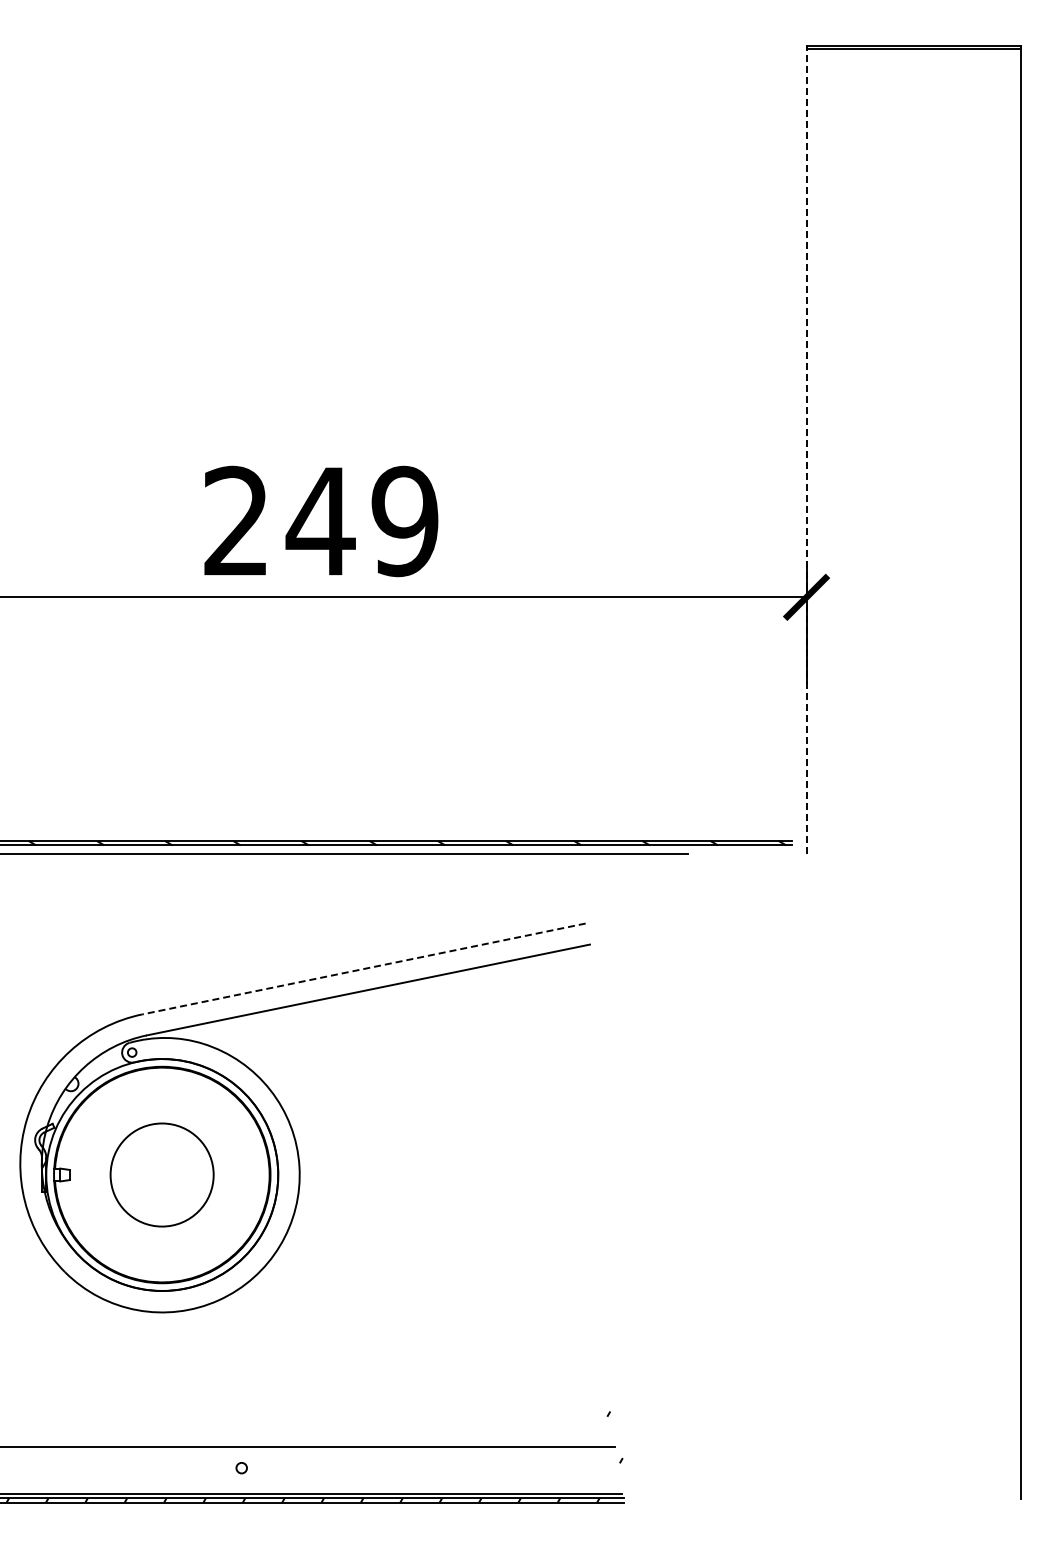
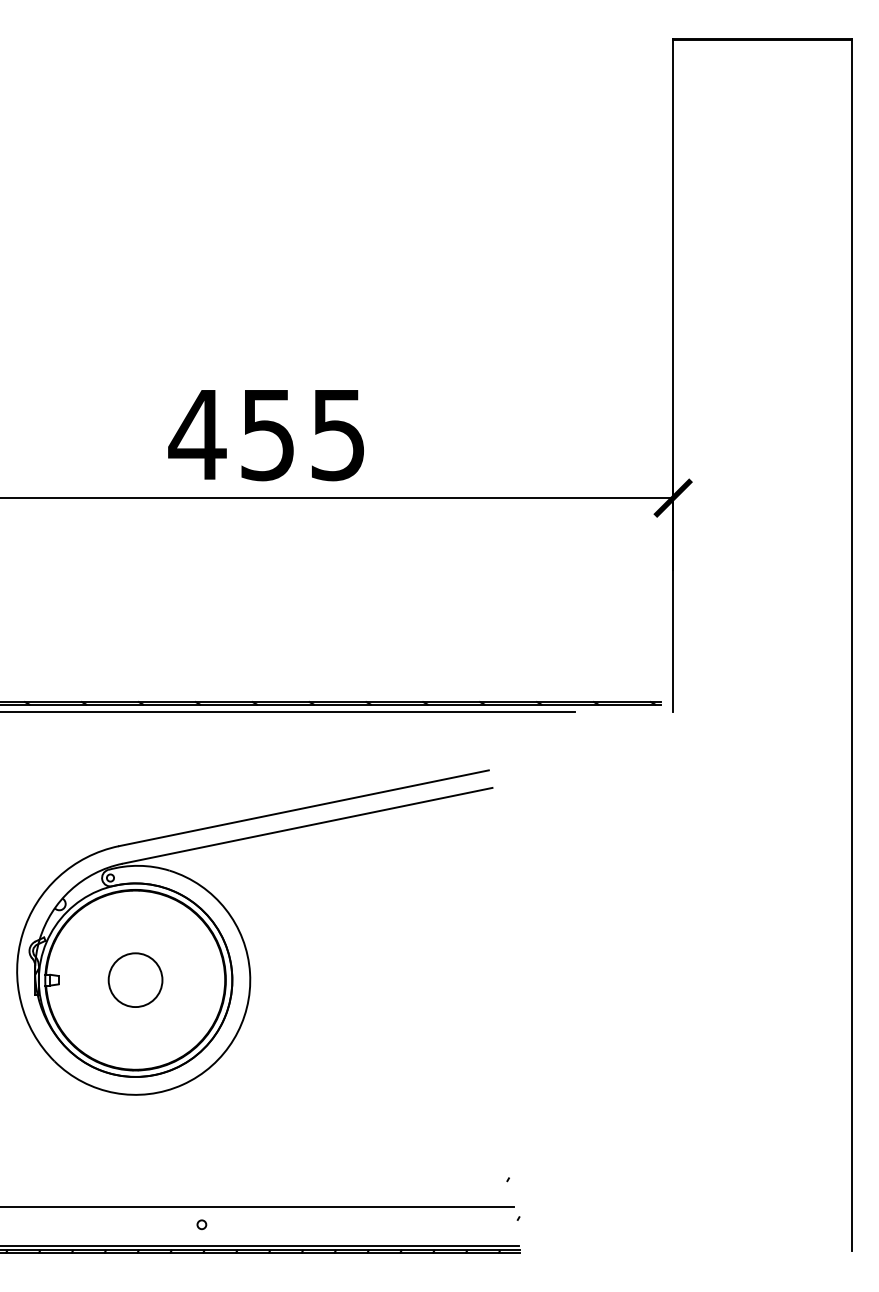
line: (806, 450) -> (673, 375), dashed -> solid
text: (319, 521) -> (266, 434), 249 -> 455
line: (363, 969) -> (303, 808), dashed -> solid
circle: (162, 1174) -> (135, 979), size x0.62

